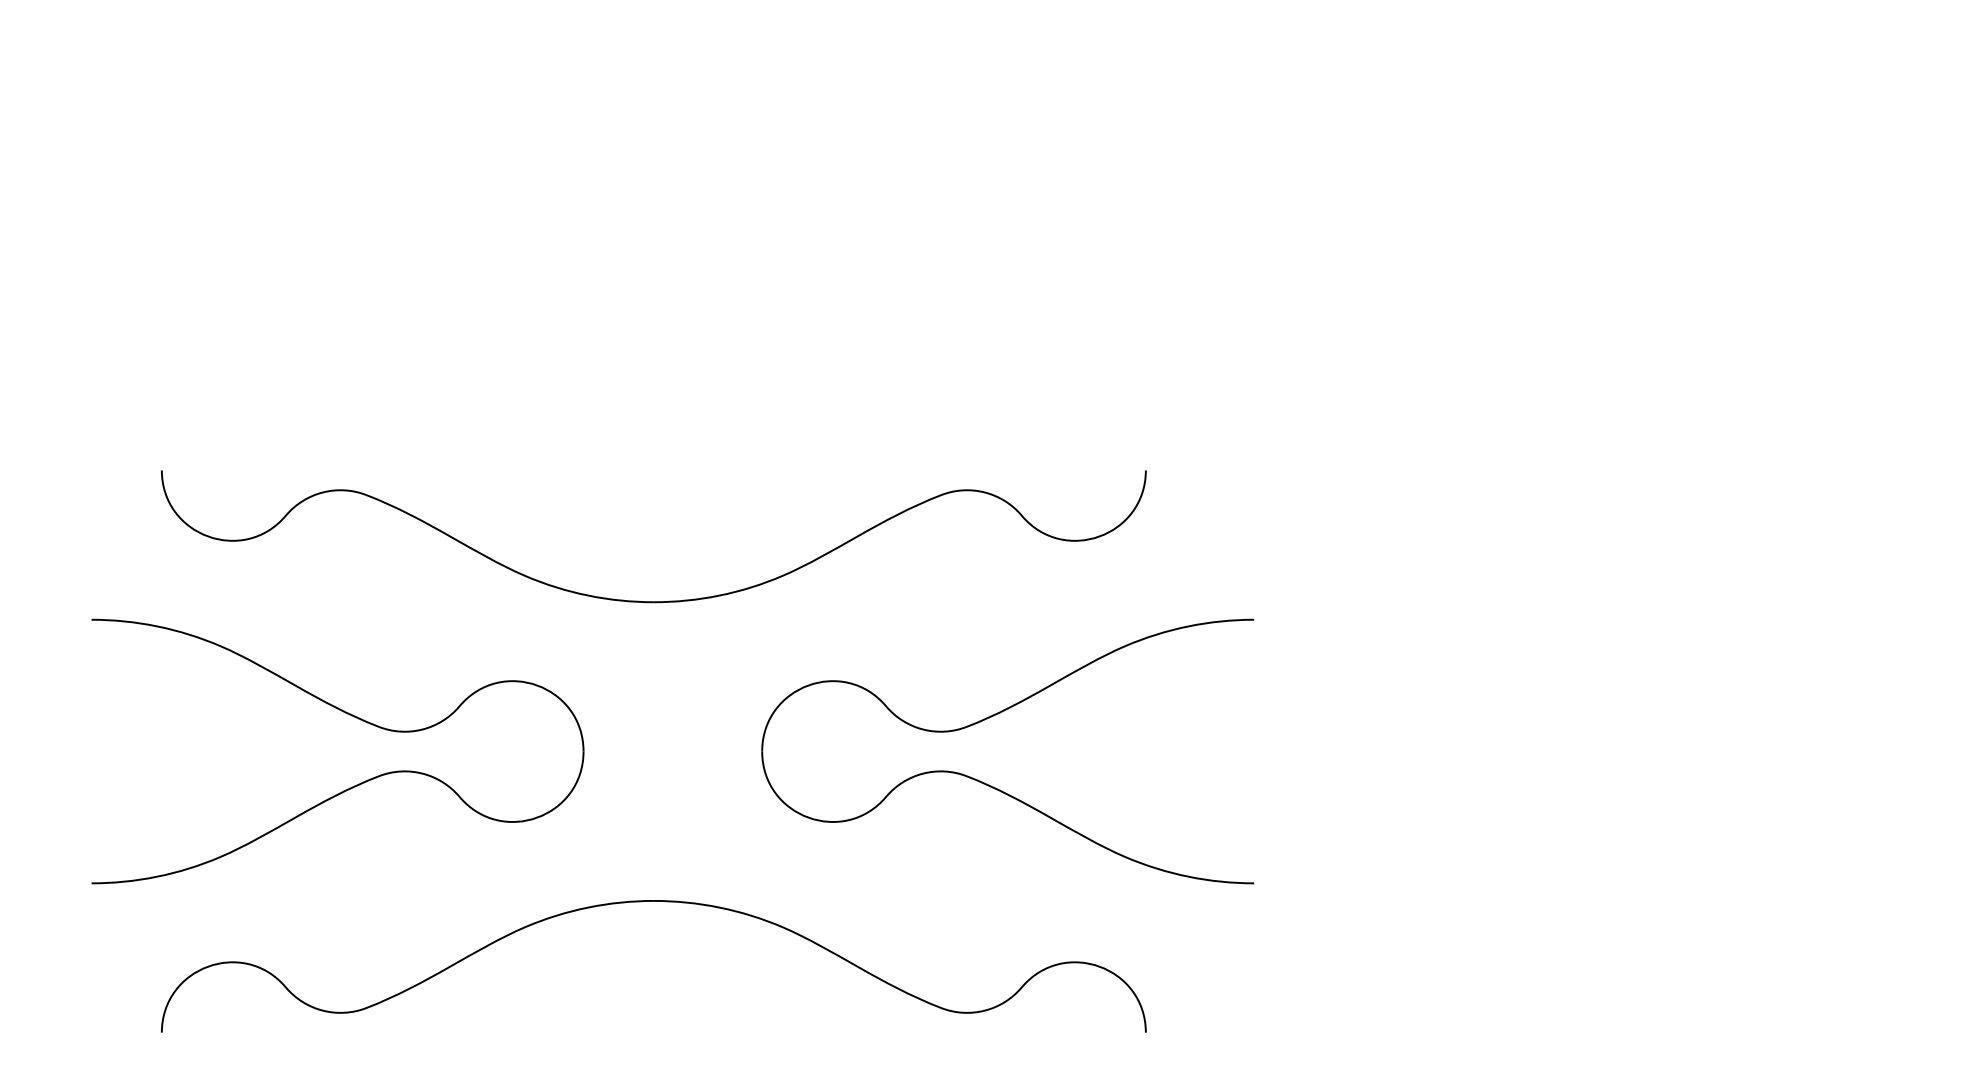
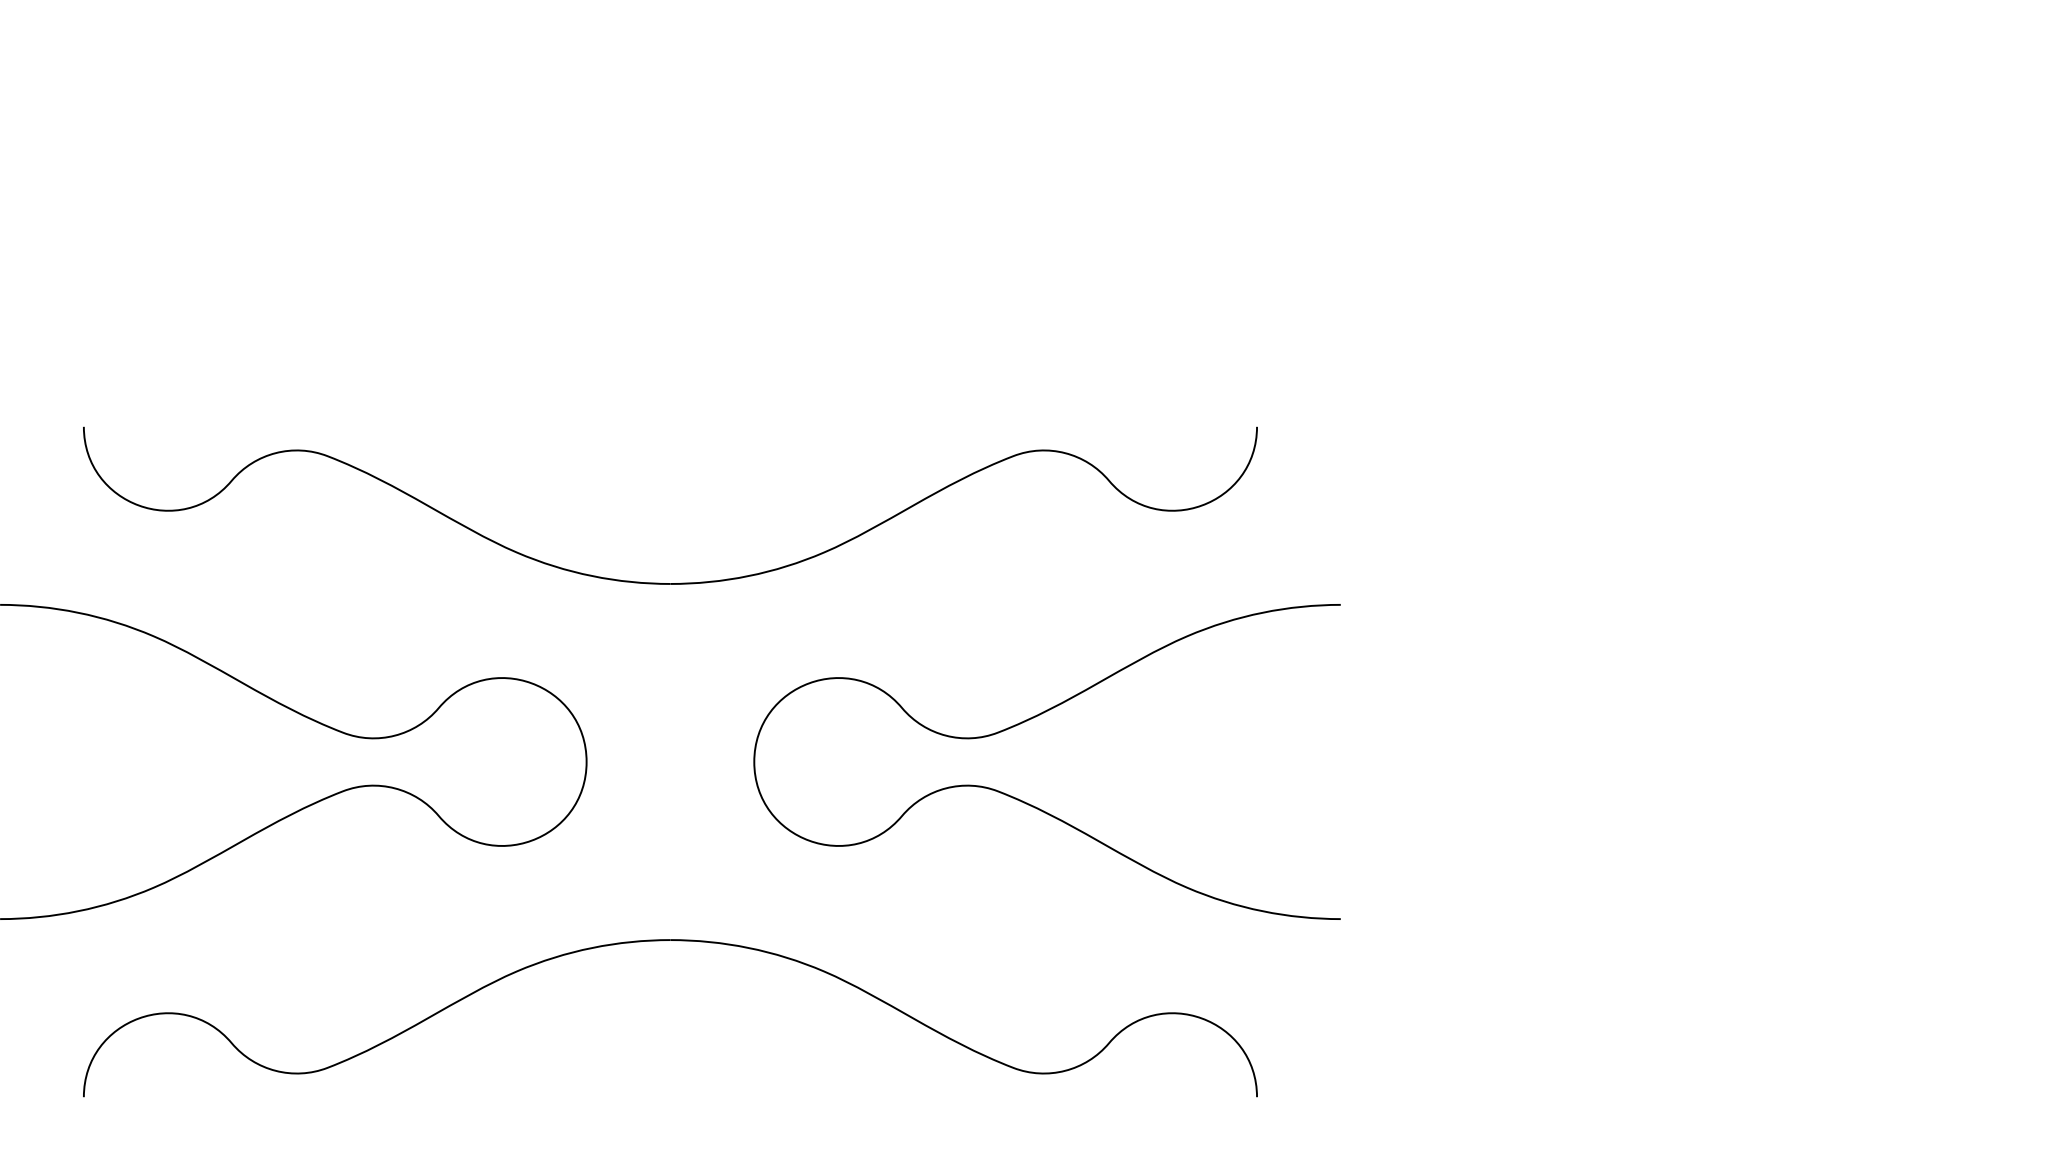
part: (991, 717) -> (1027, 721), moved

